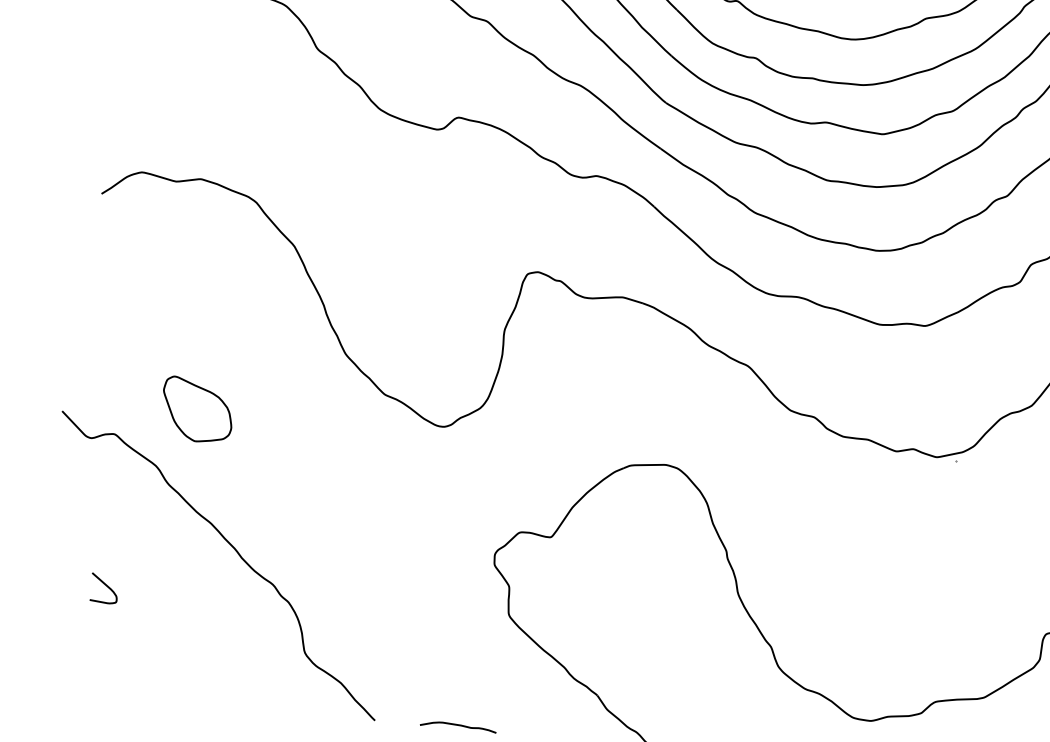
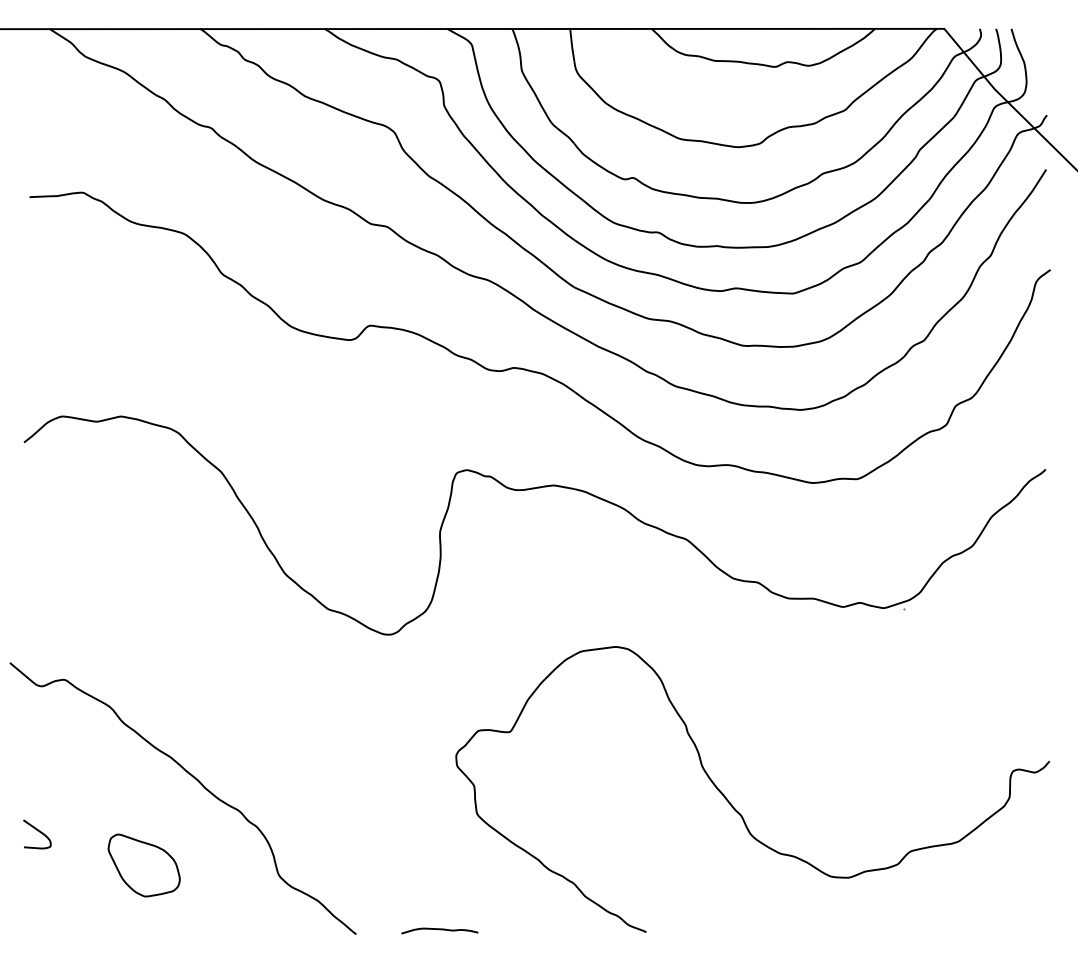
part: (196, 410) -> (143, 865), moved
curve: (106, 587) -> (39, 832), moved

